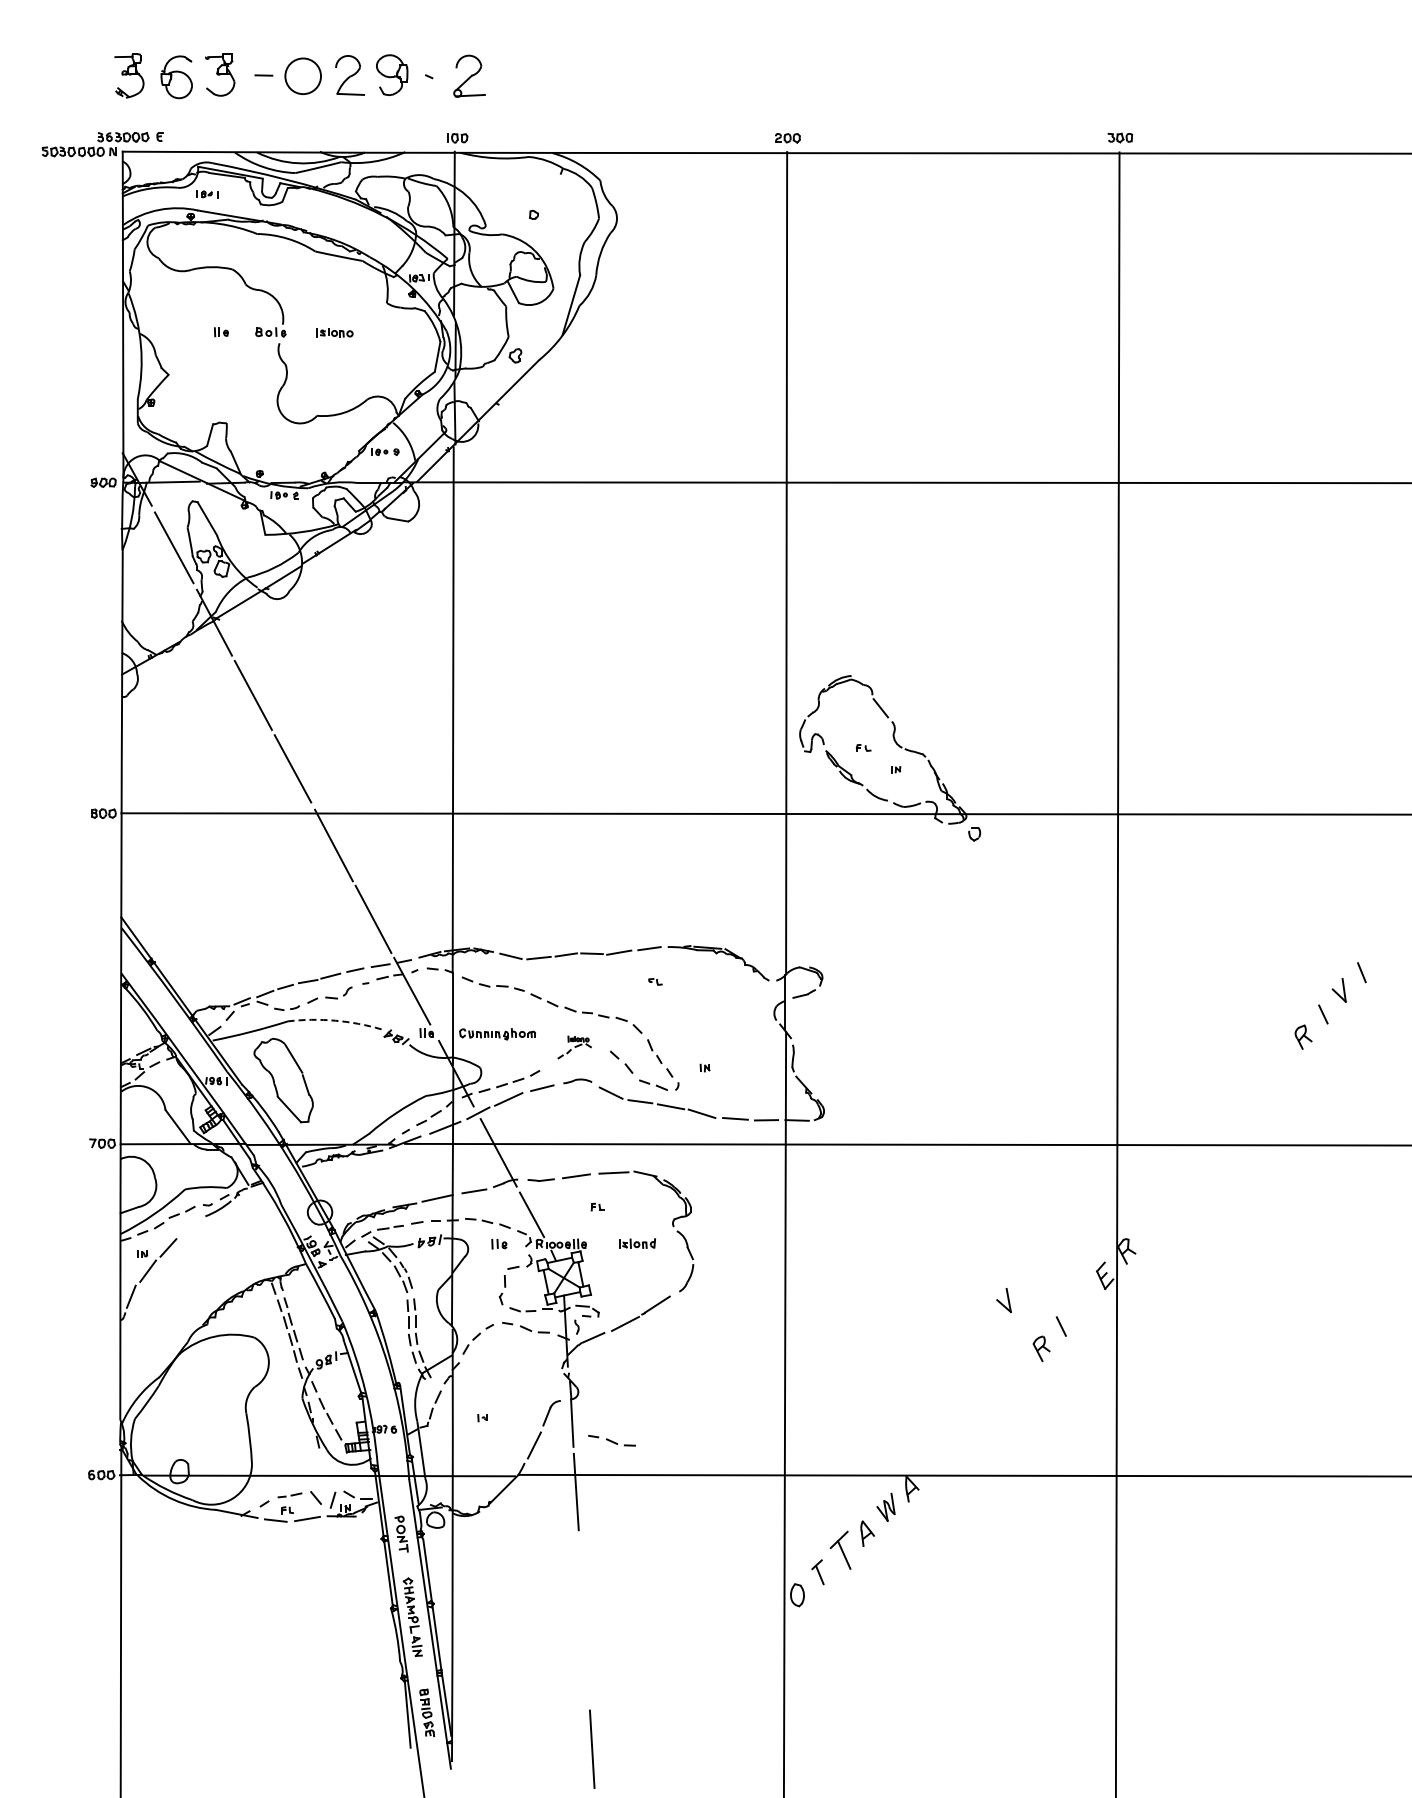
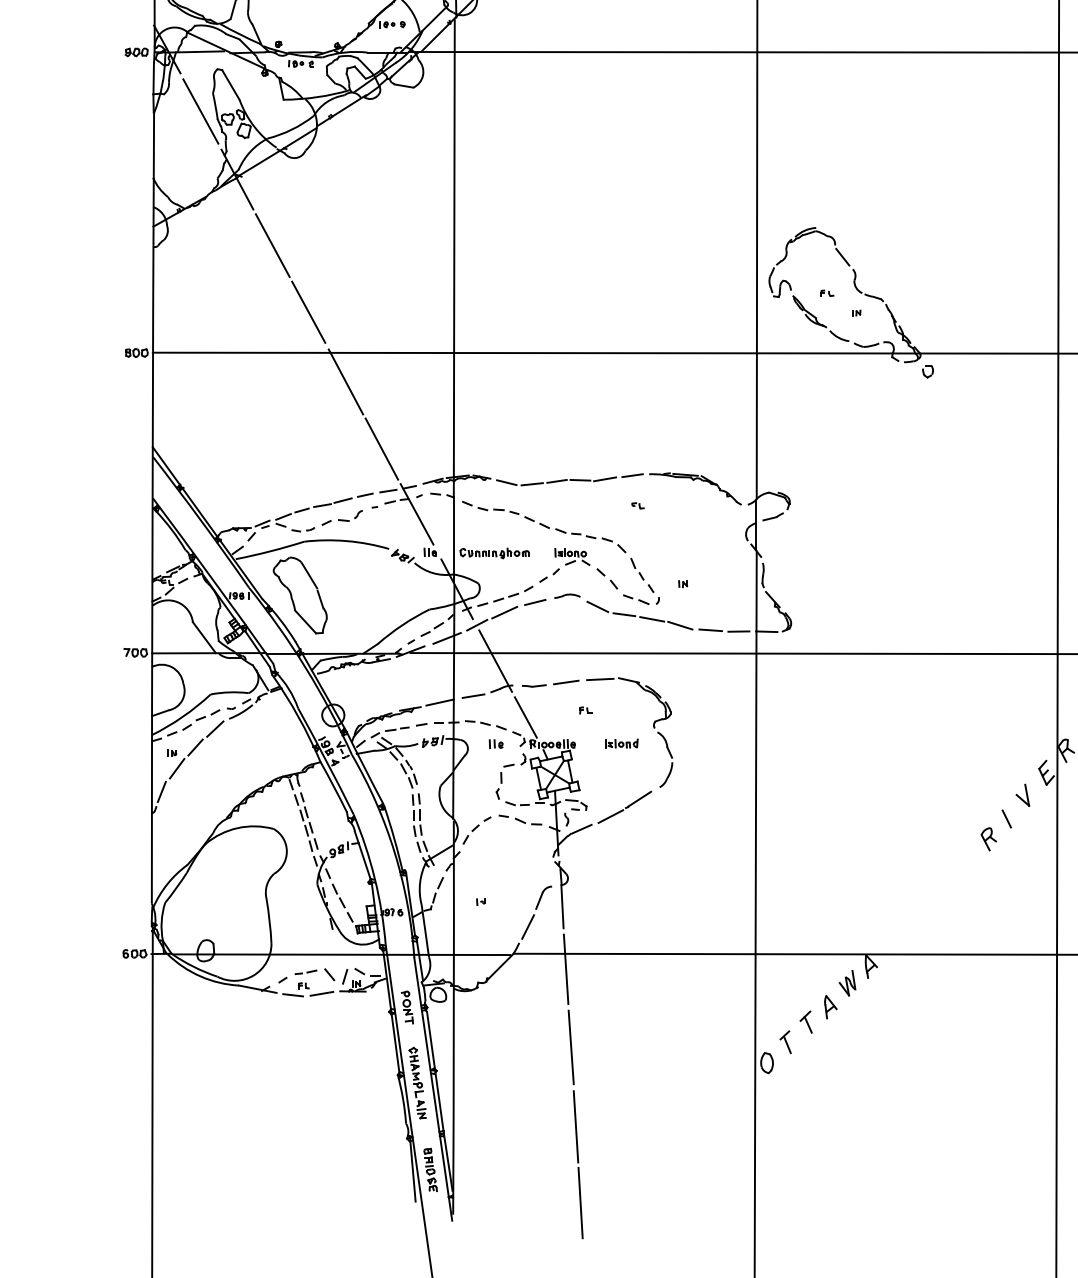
arc: (335, 1020) -> (347, 540), dashed -> solid
part: (574, 1047) -> (564, 565), size x1.67
line: (190, 1227) -> (215, 728), added
part: (1003, 1300) -> (1022, 795), moved
part: (611, 1440) -> (598, 922), removed
part: (840, 1549) -> (806, 1021), size x0.62
line: (581, 1577) -> (570, 1046), added
line: (586, 1665) -> (575, 1126), added

